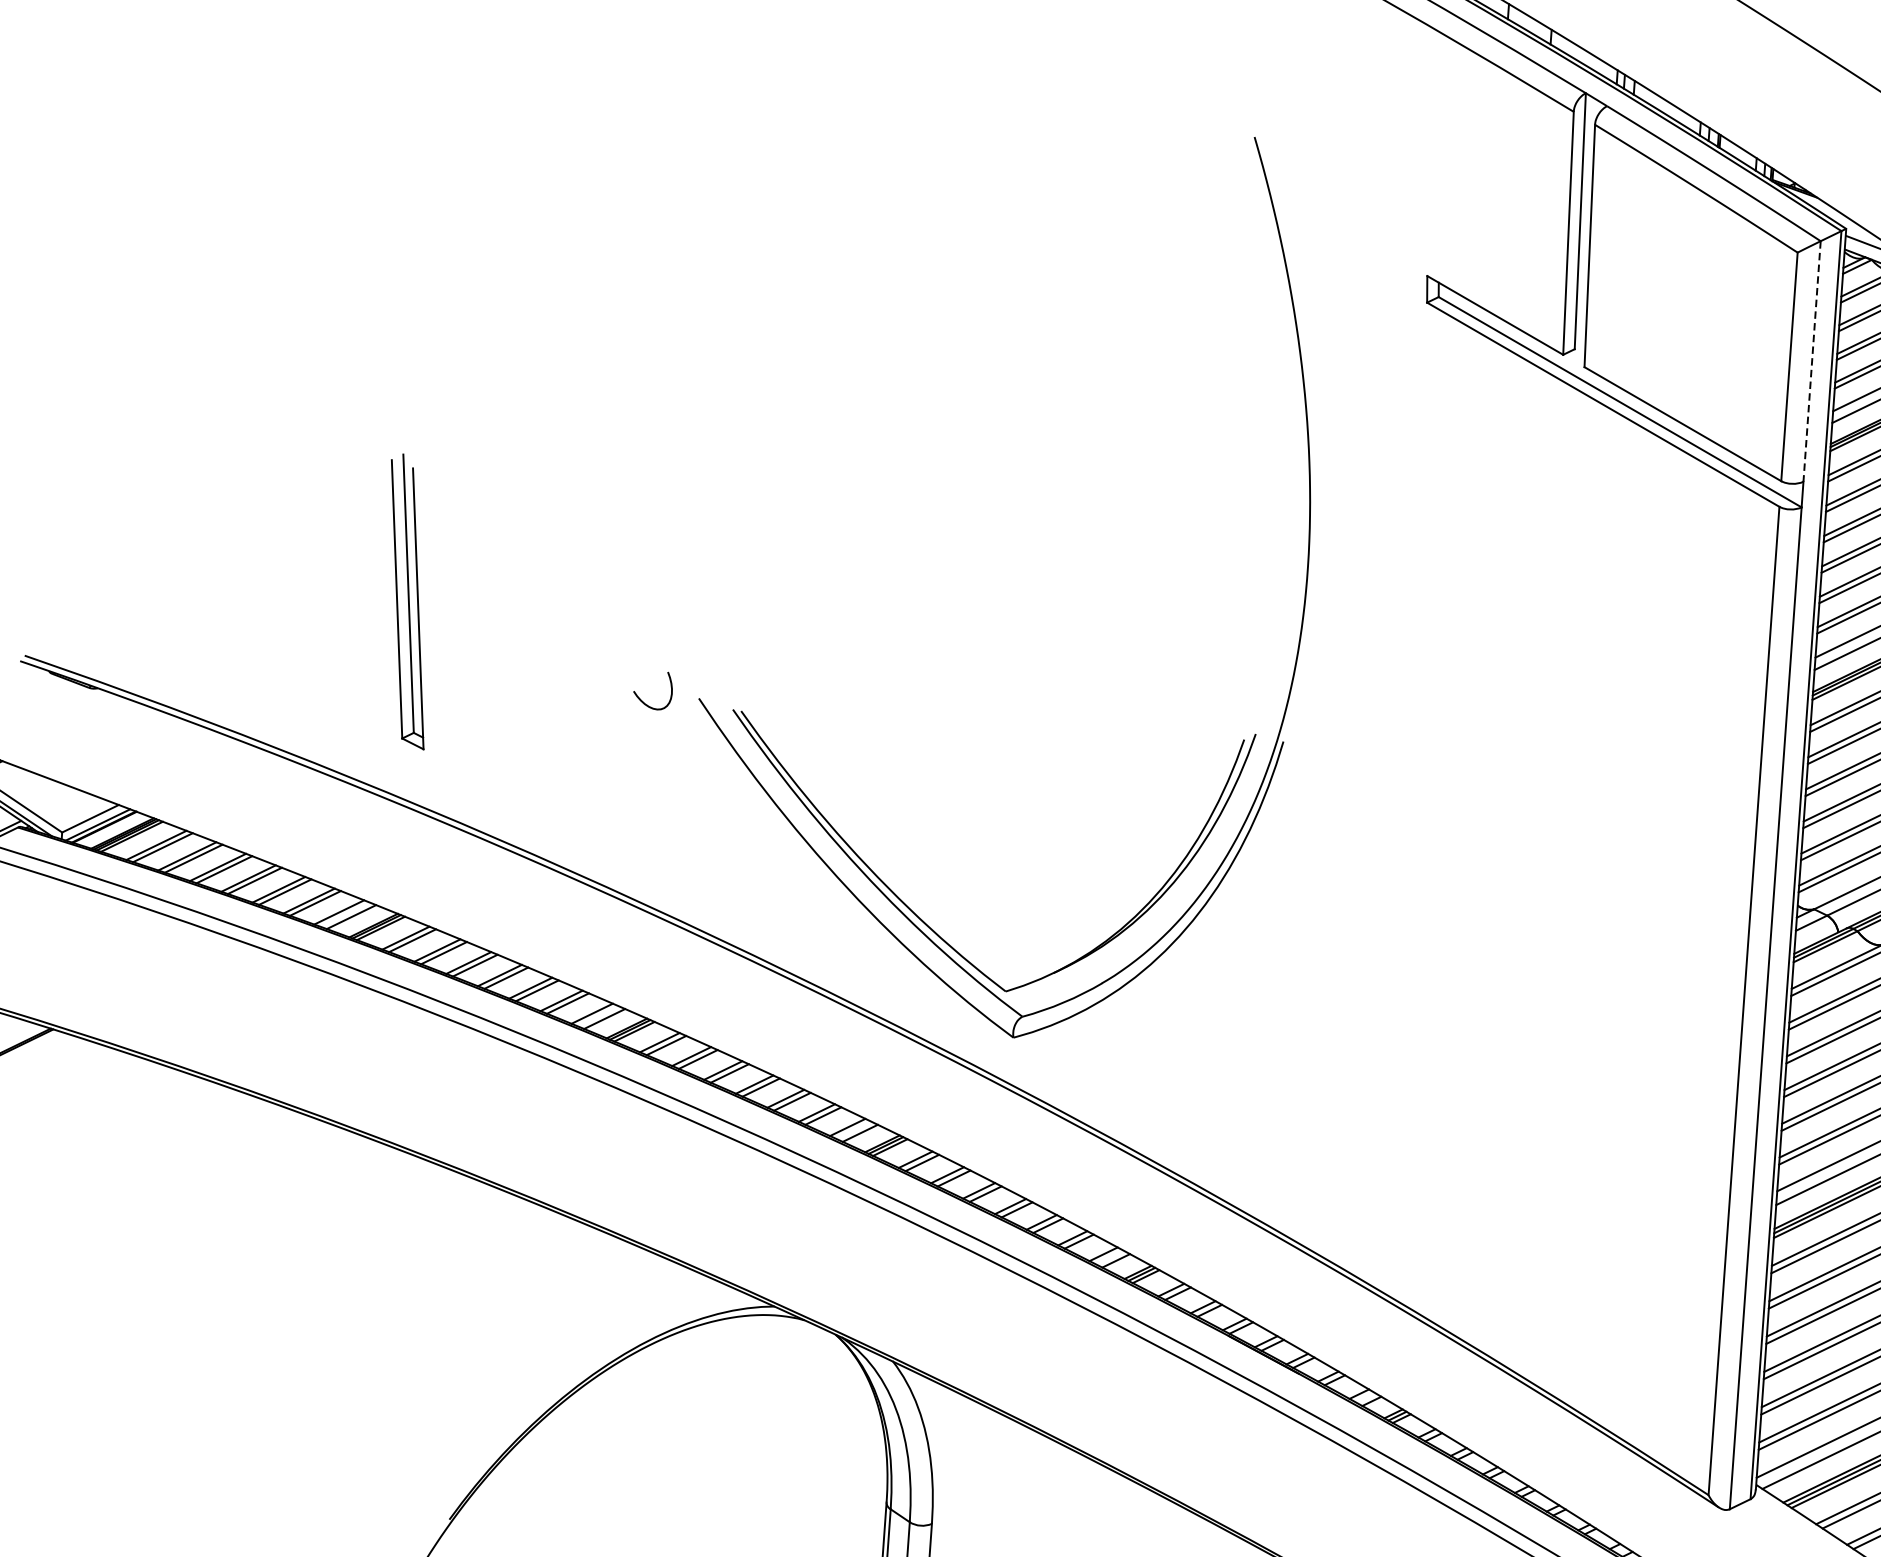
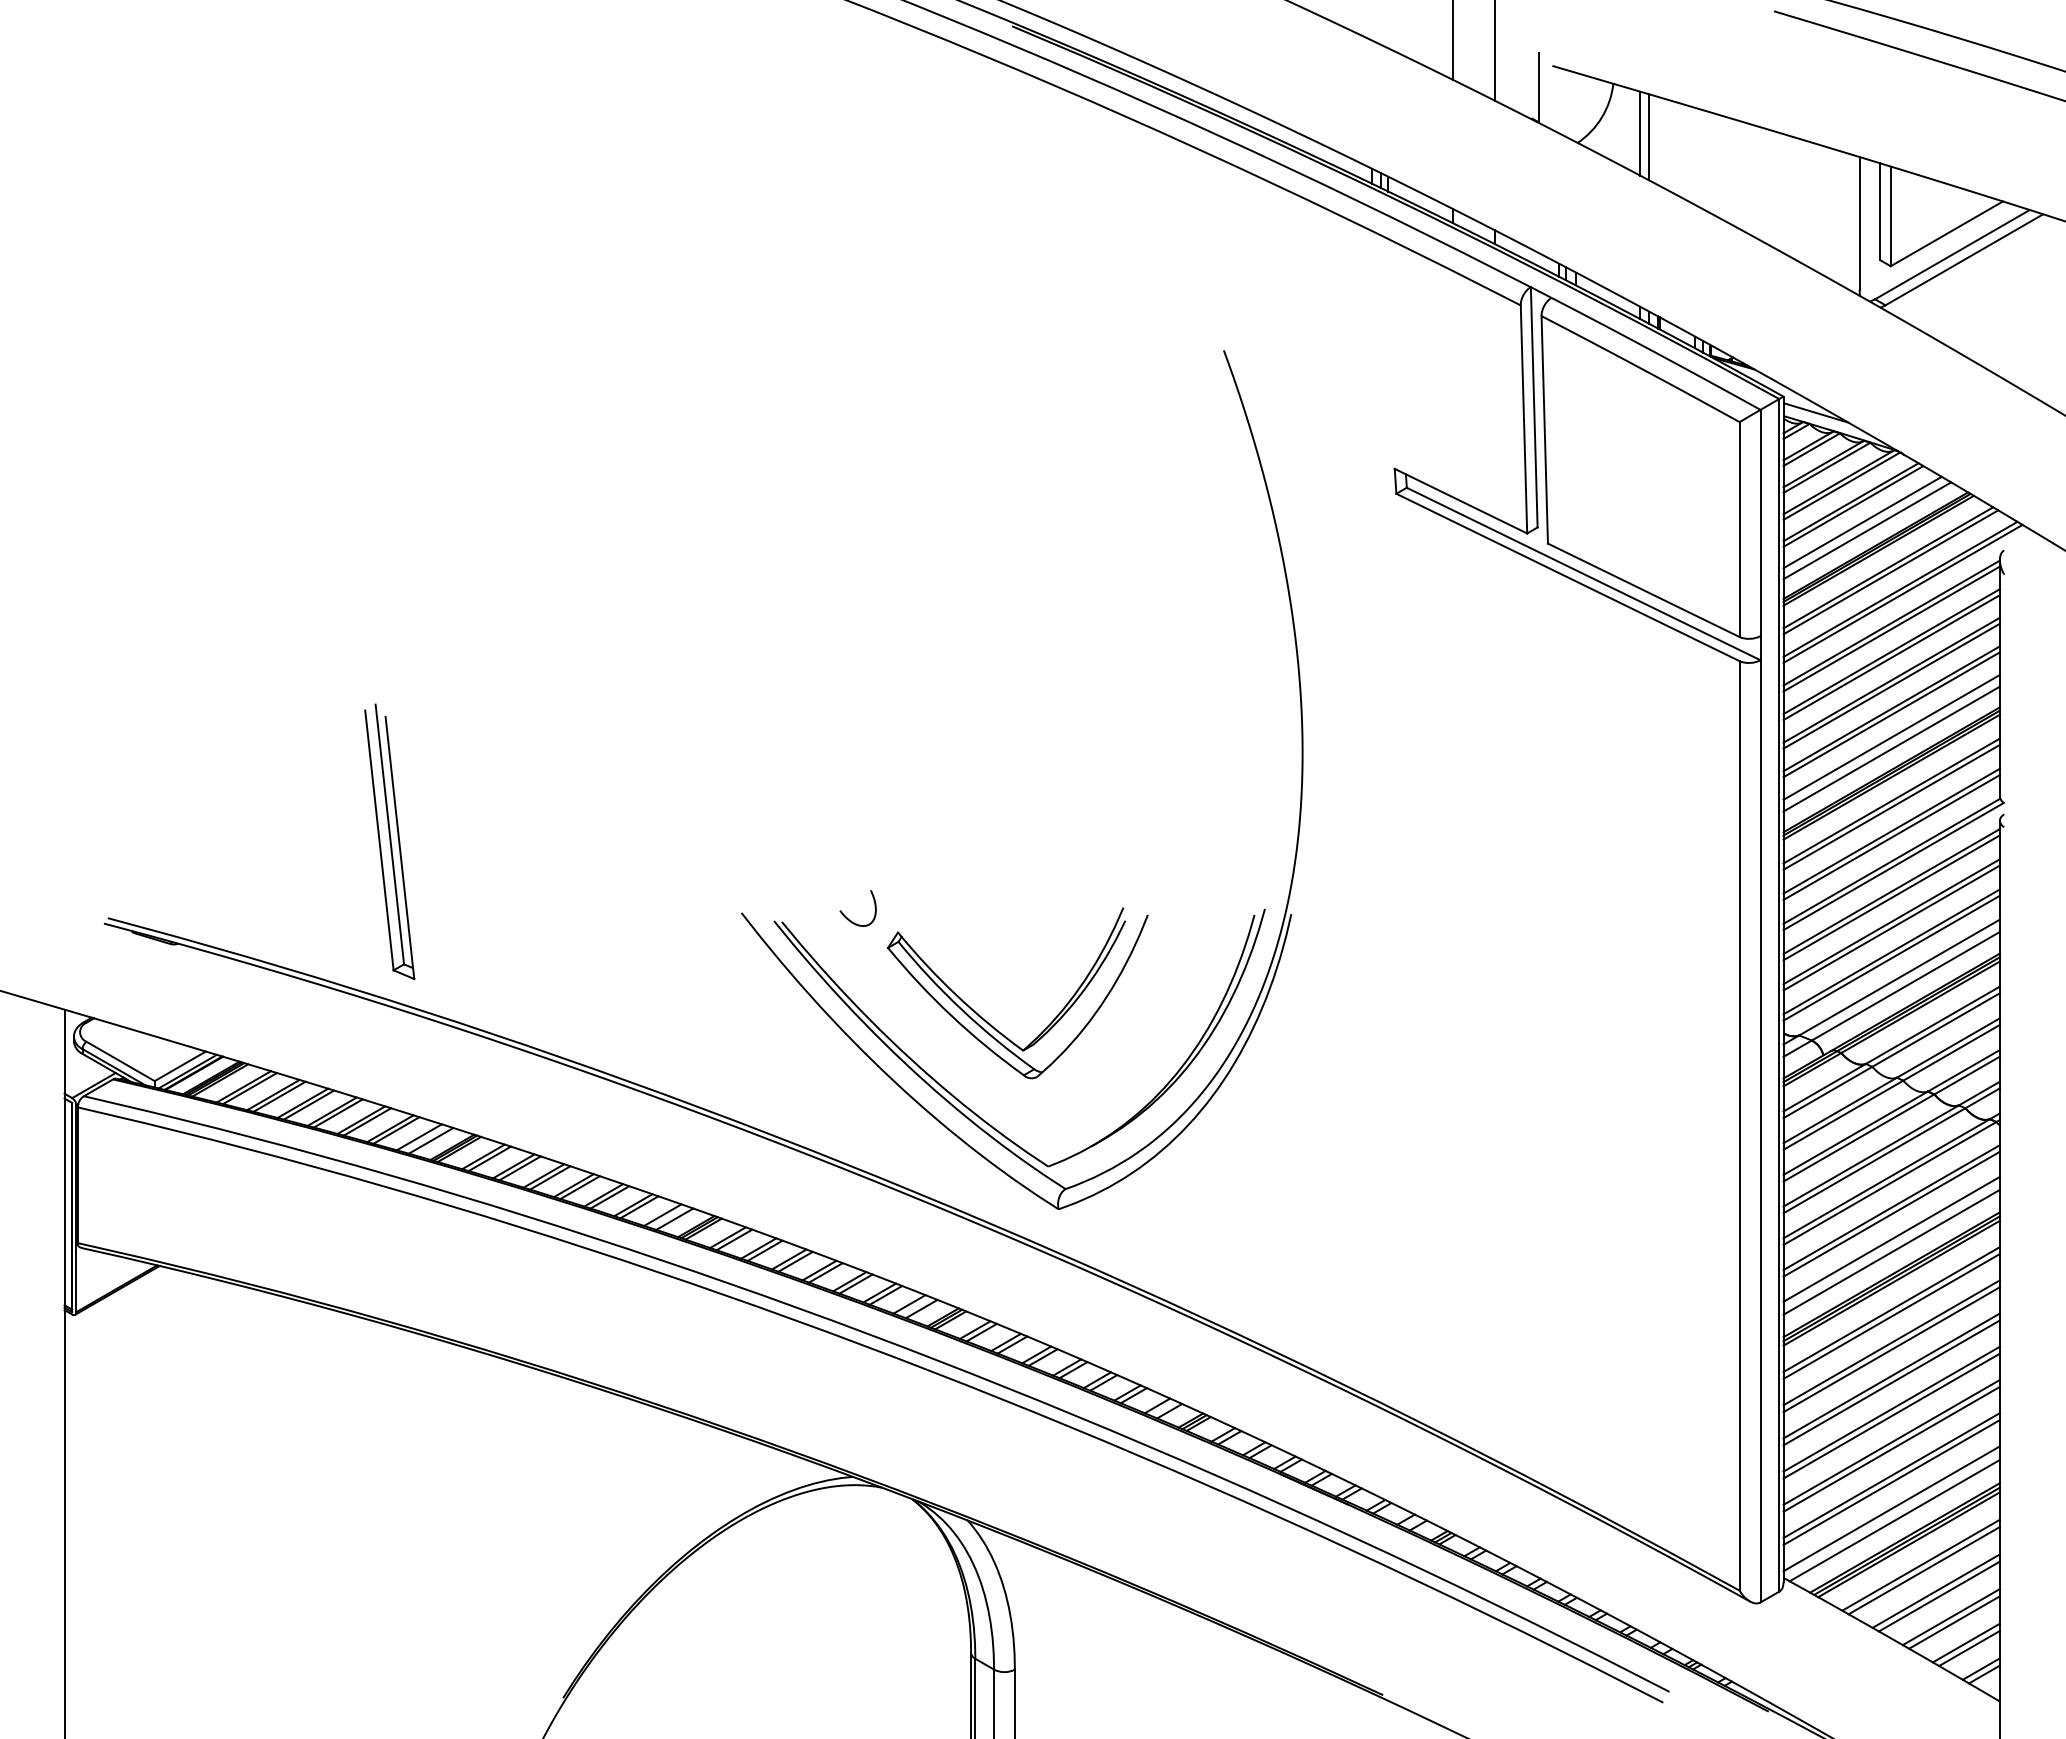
line: (1812, 361) -> (1760, 523), dashed -> solid
part: (407, 601) -> (389, 841), moved
curve: (645, 702) -> (851, 920), moved
part: (955, 834) -> (990, 1023), added

